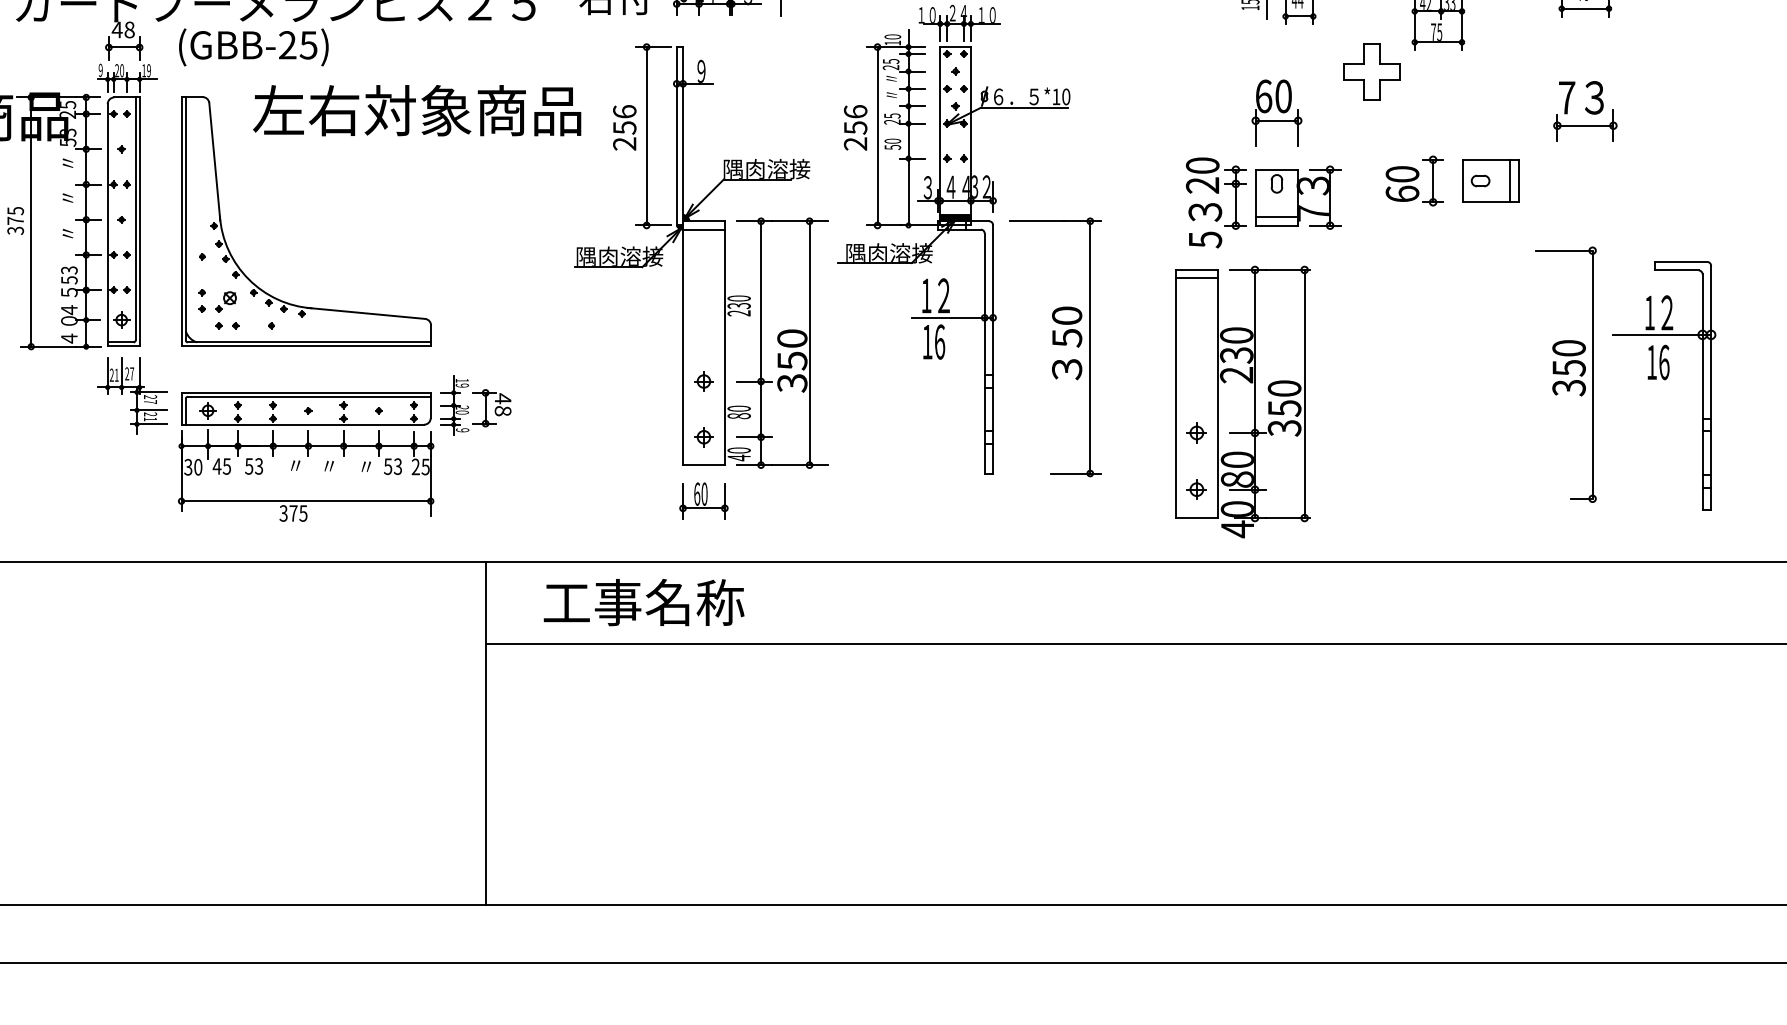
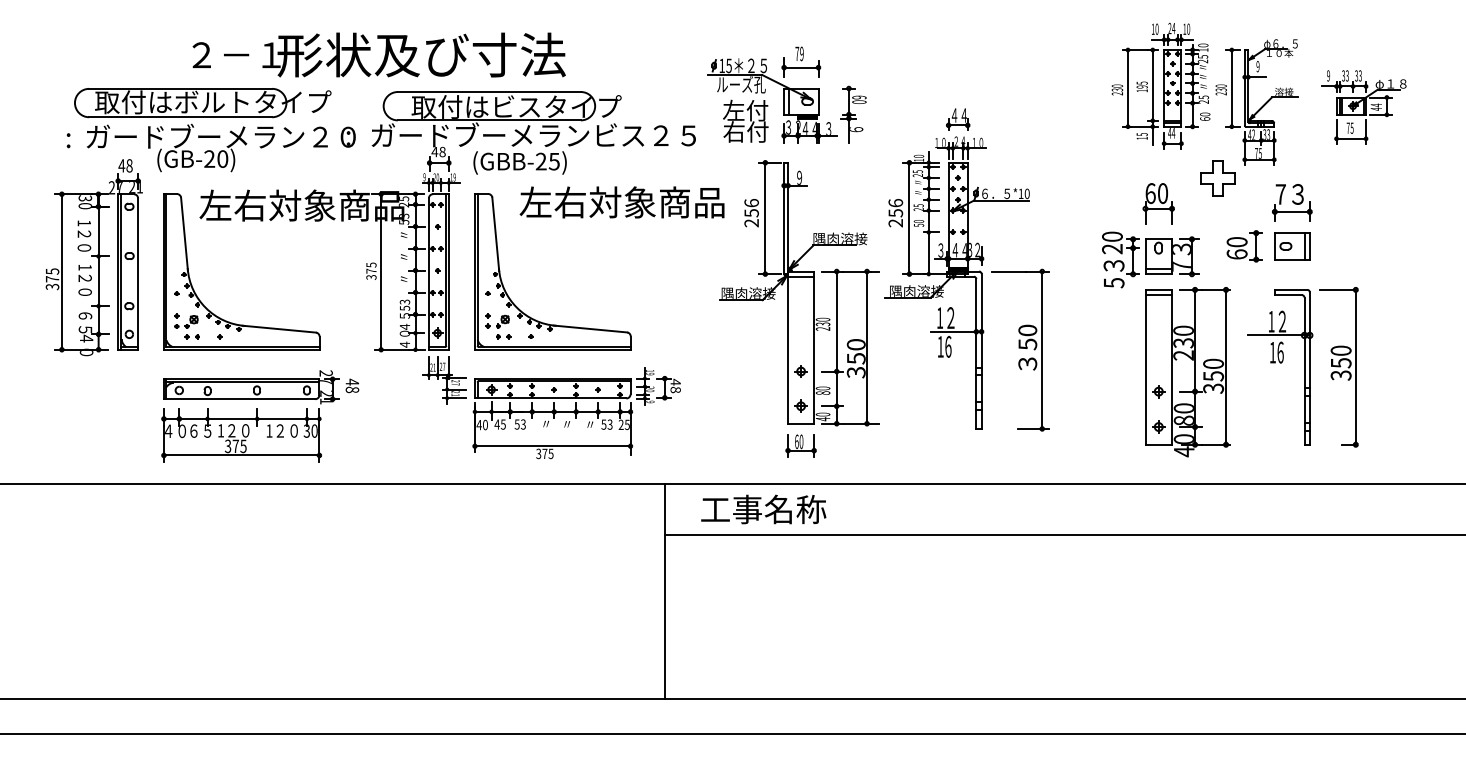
part: (1585, 110) -> (1292, 202), moved
part: (1664, 386) -> (1280, 367), moved
part: (1242, 402) -> (1187, 372), moved
text: (187, 466) -> (478, 424), 30 -> 40

